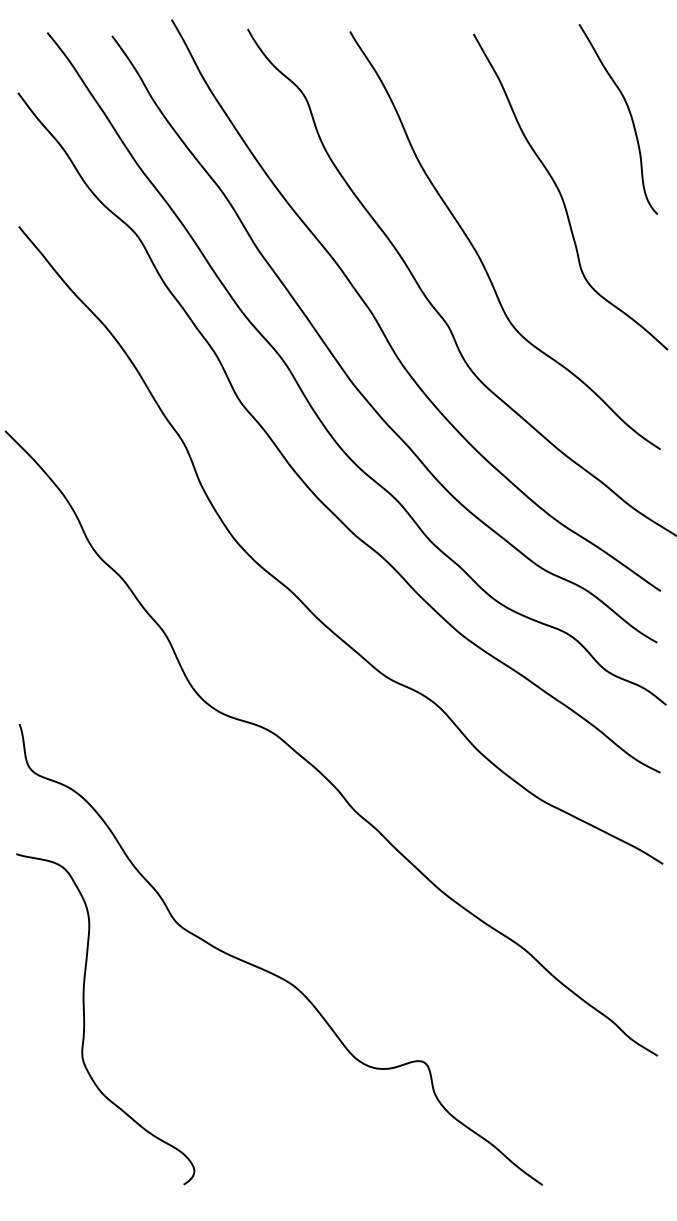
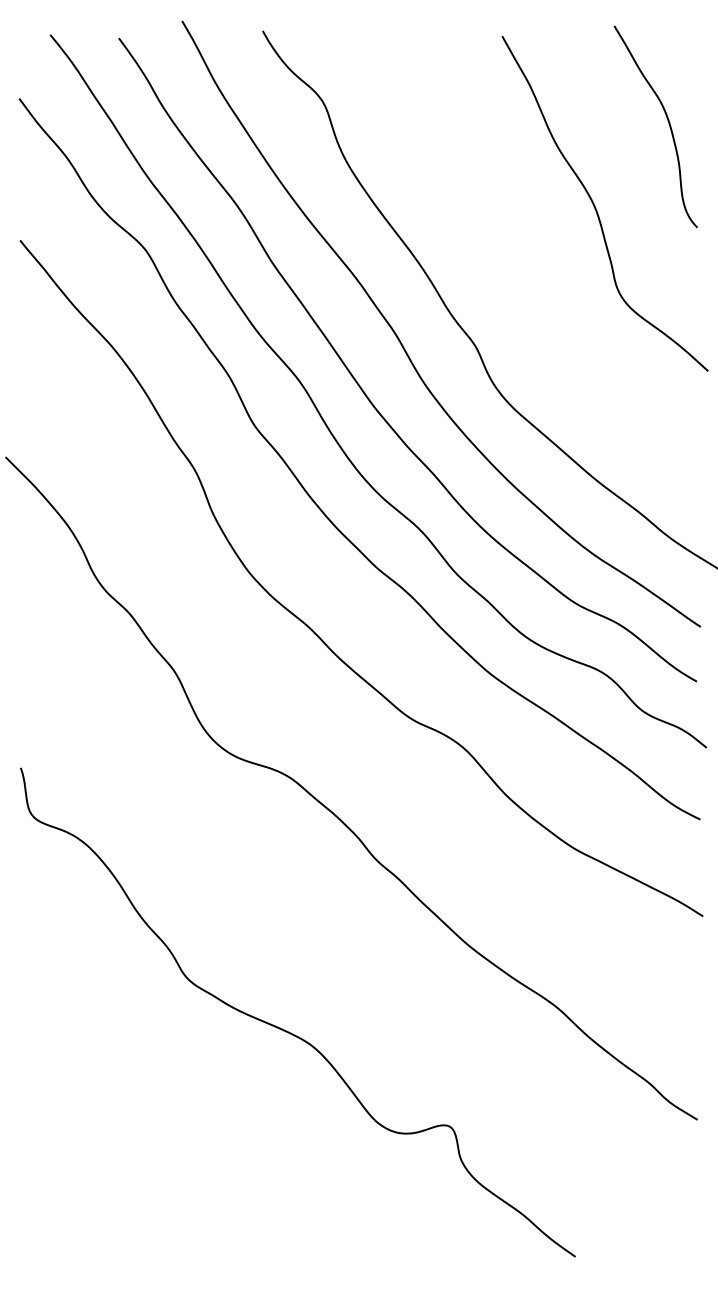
curve: (478, 254) -> (507, 269), removed
curve: (85, 1018) -> (90, 1080), removed

